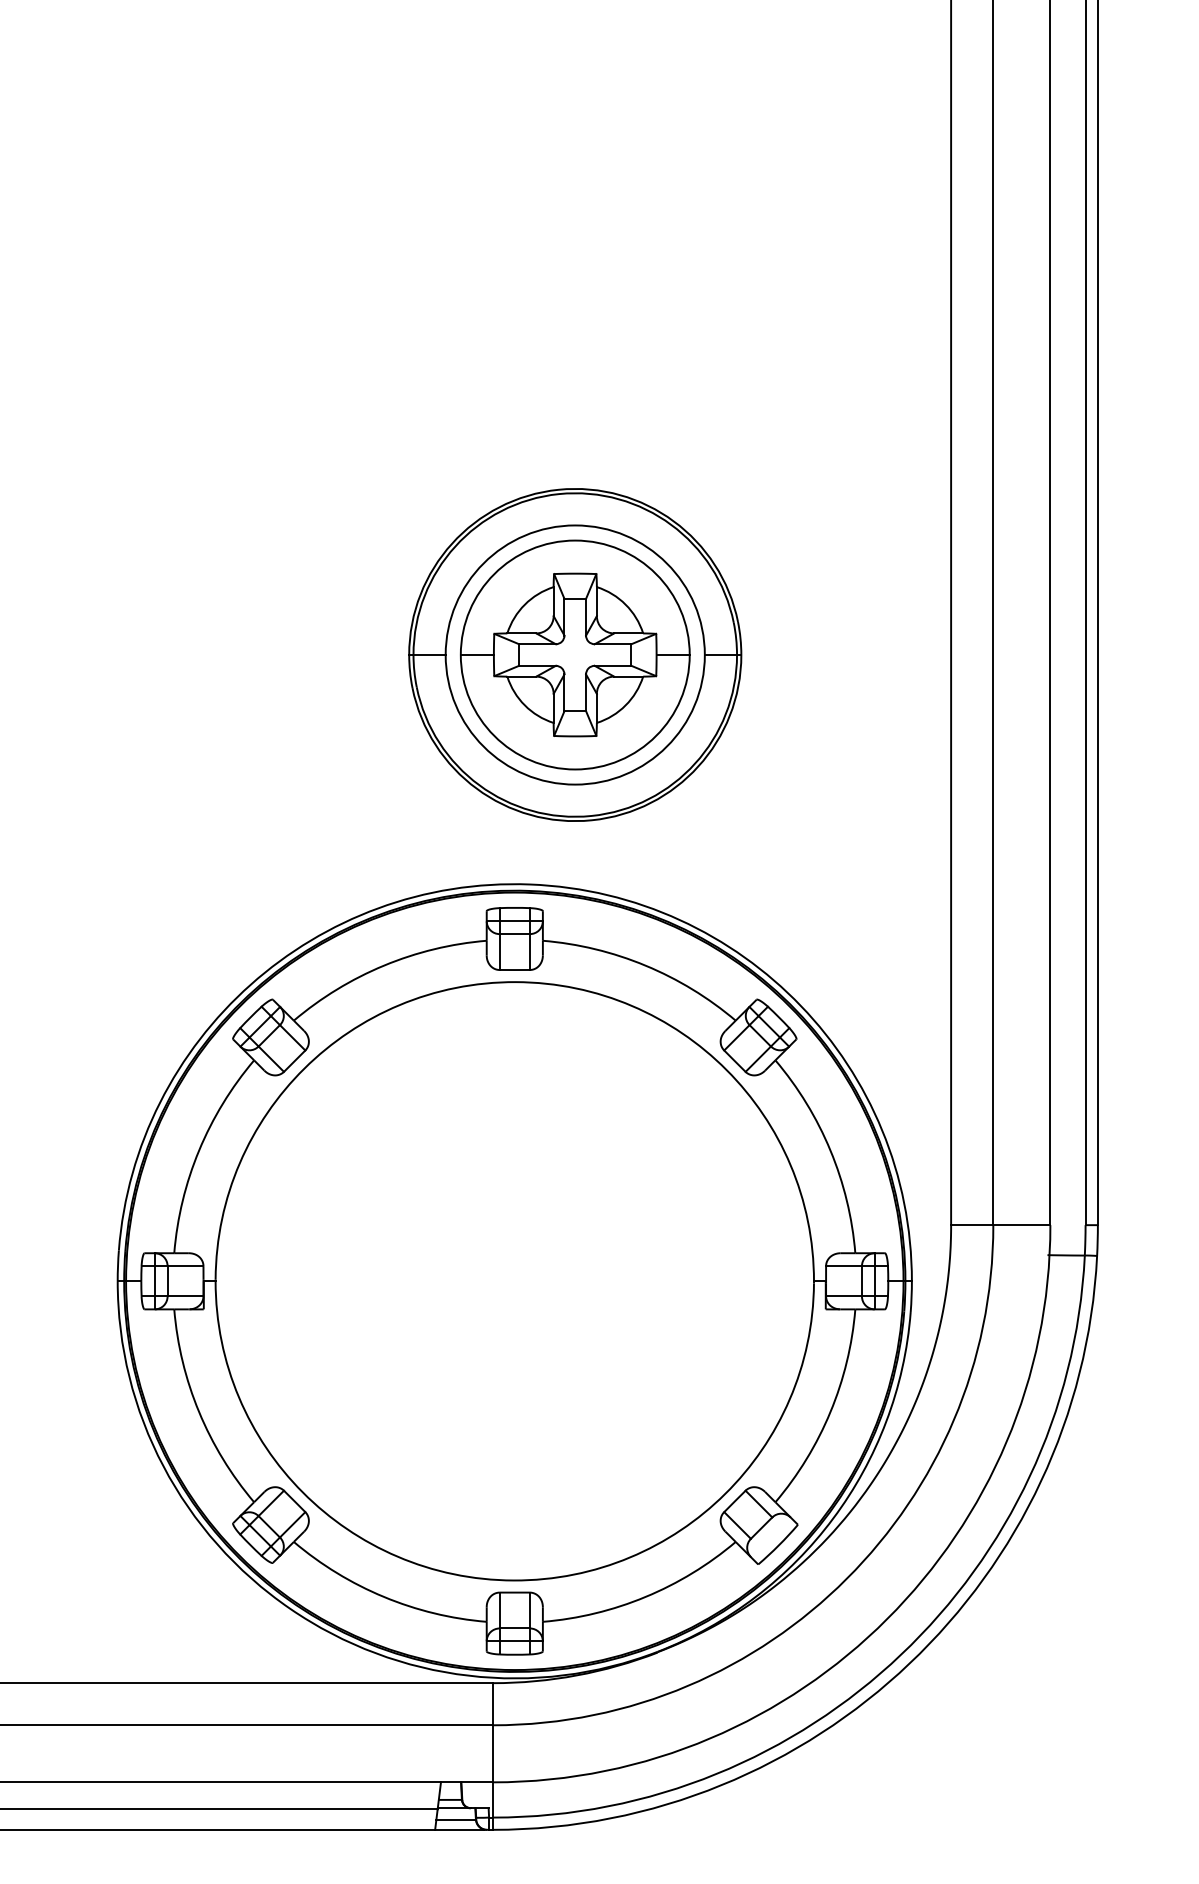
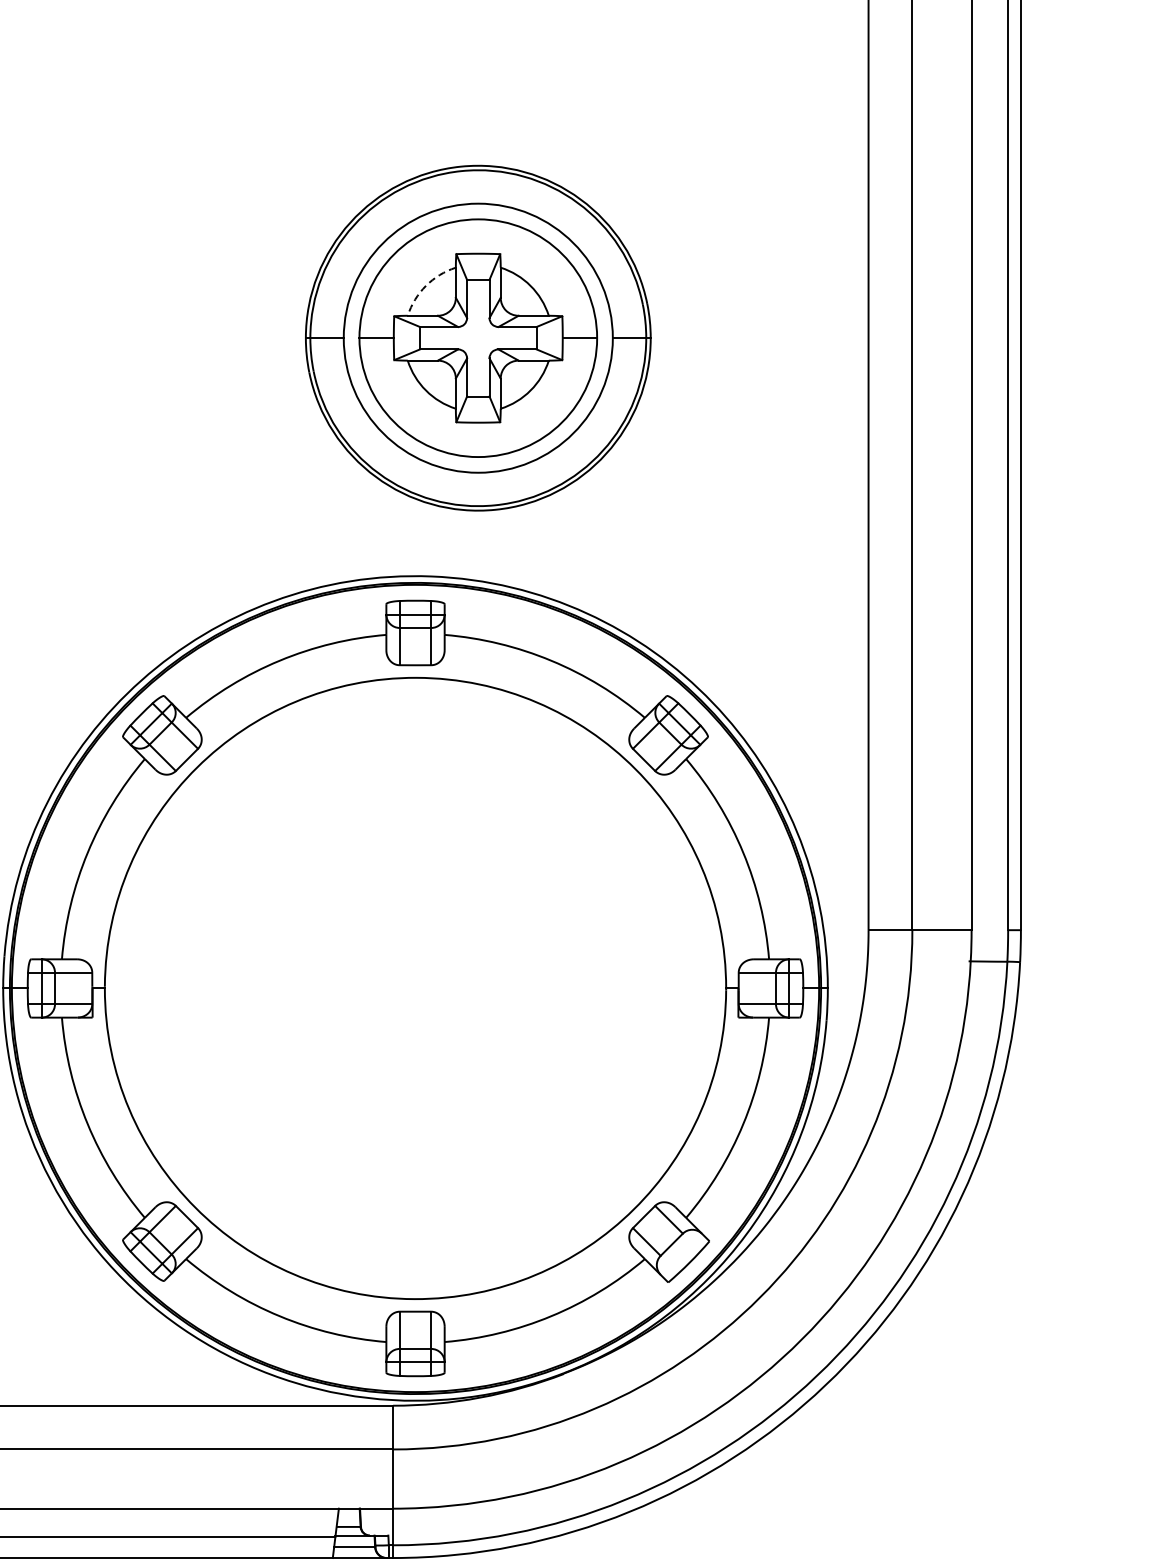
arc: (524, 604) -> (425, 285), solid -> dashed

